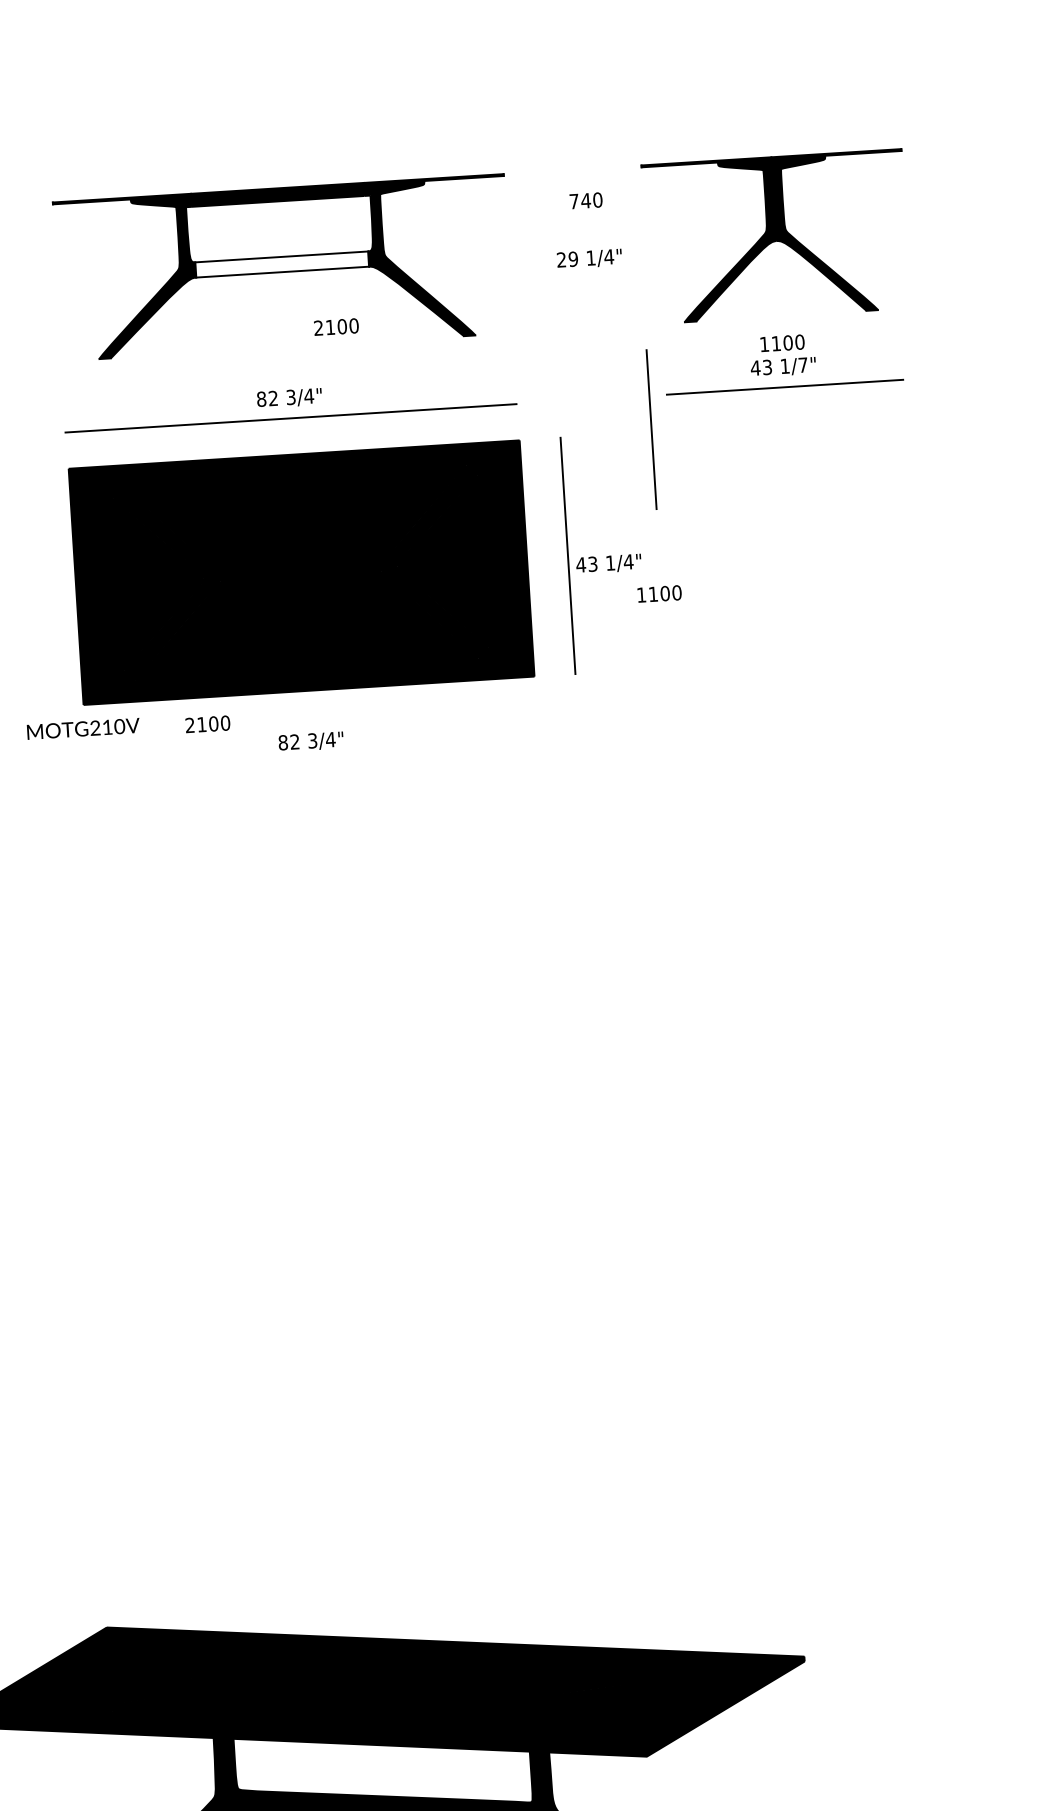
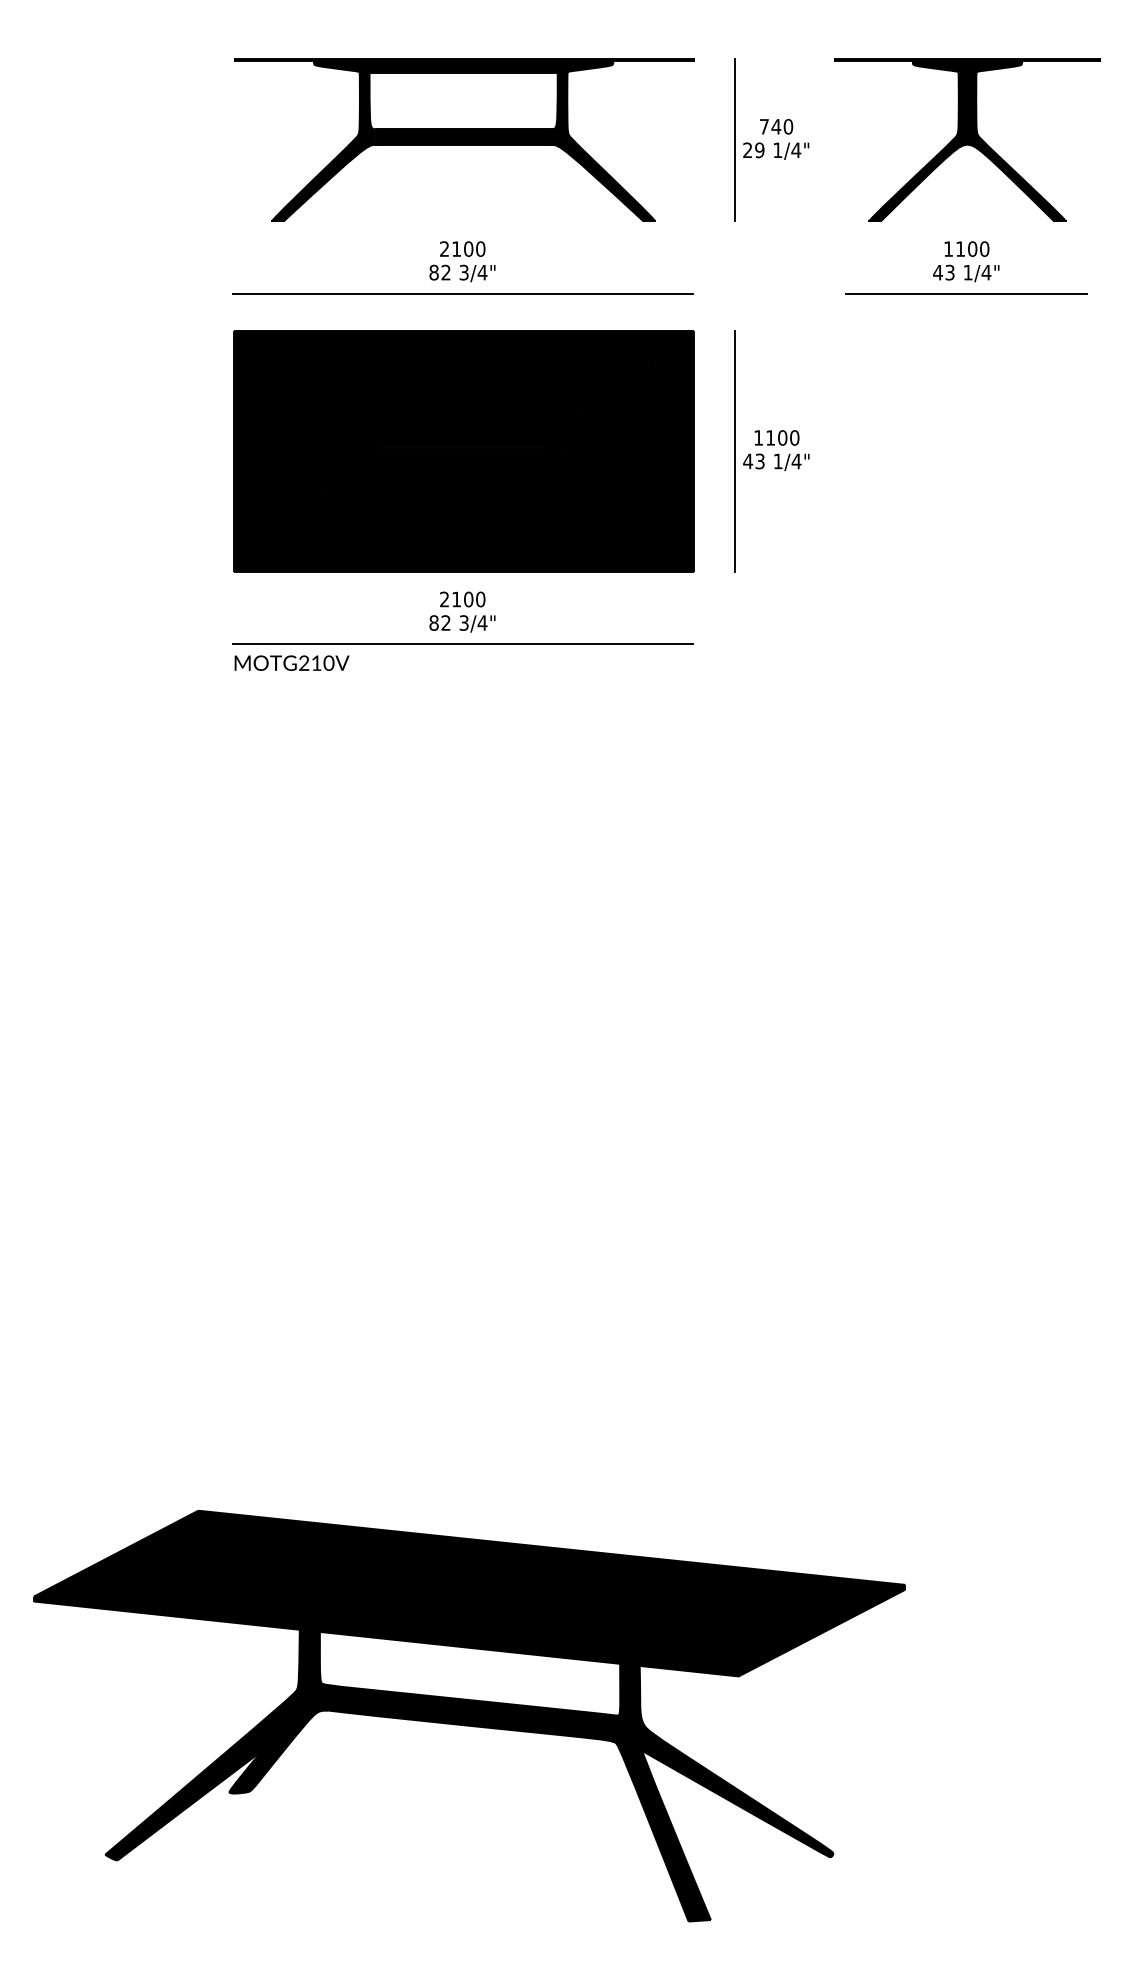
text: (586, 200) -> (776, 126), moved
fill: (282, 263) -> (463, 136), added
text: (336, 326) -> (462, 248), moved
text: (803, 365) -> (986, 272), 1/7" -> 1/4"
line: (650, 428) -> (734, 139), moved
text: (659, 593) -> (776, 437), moved
text: (207, 724) -> (462, 599), moved
text: (82, 728) -> (291, 662), moved
line: (312, 762) -> (462, 644), added

